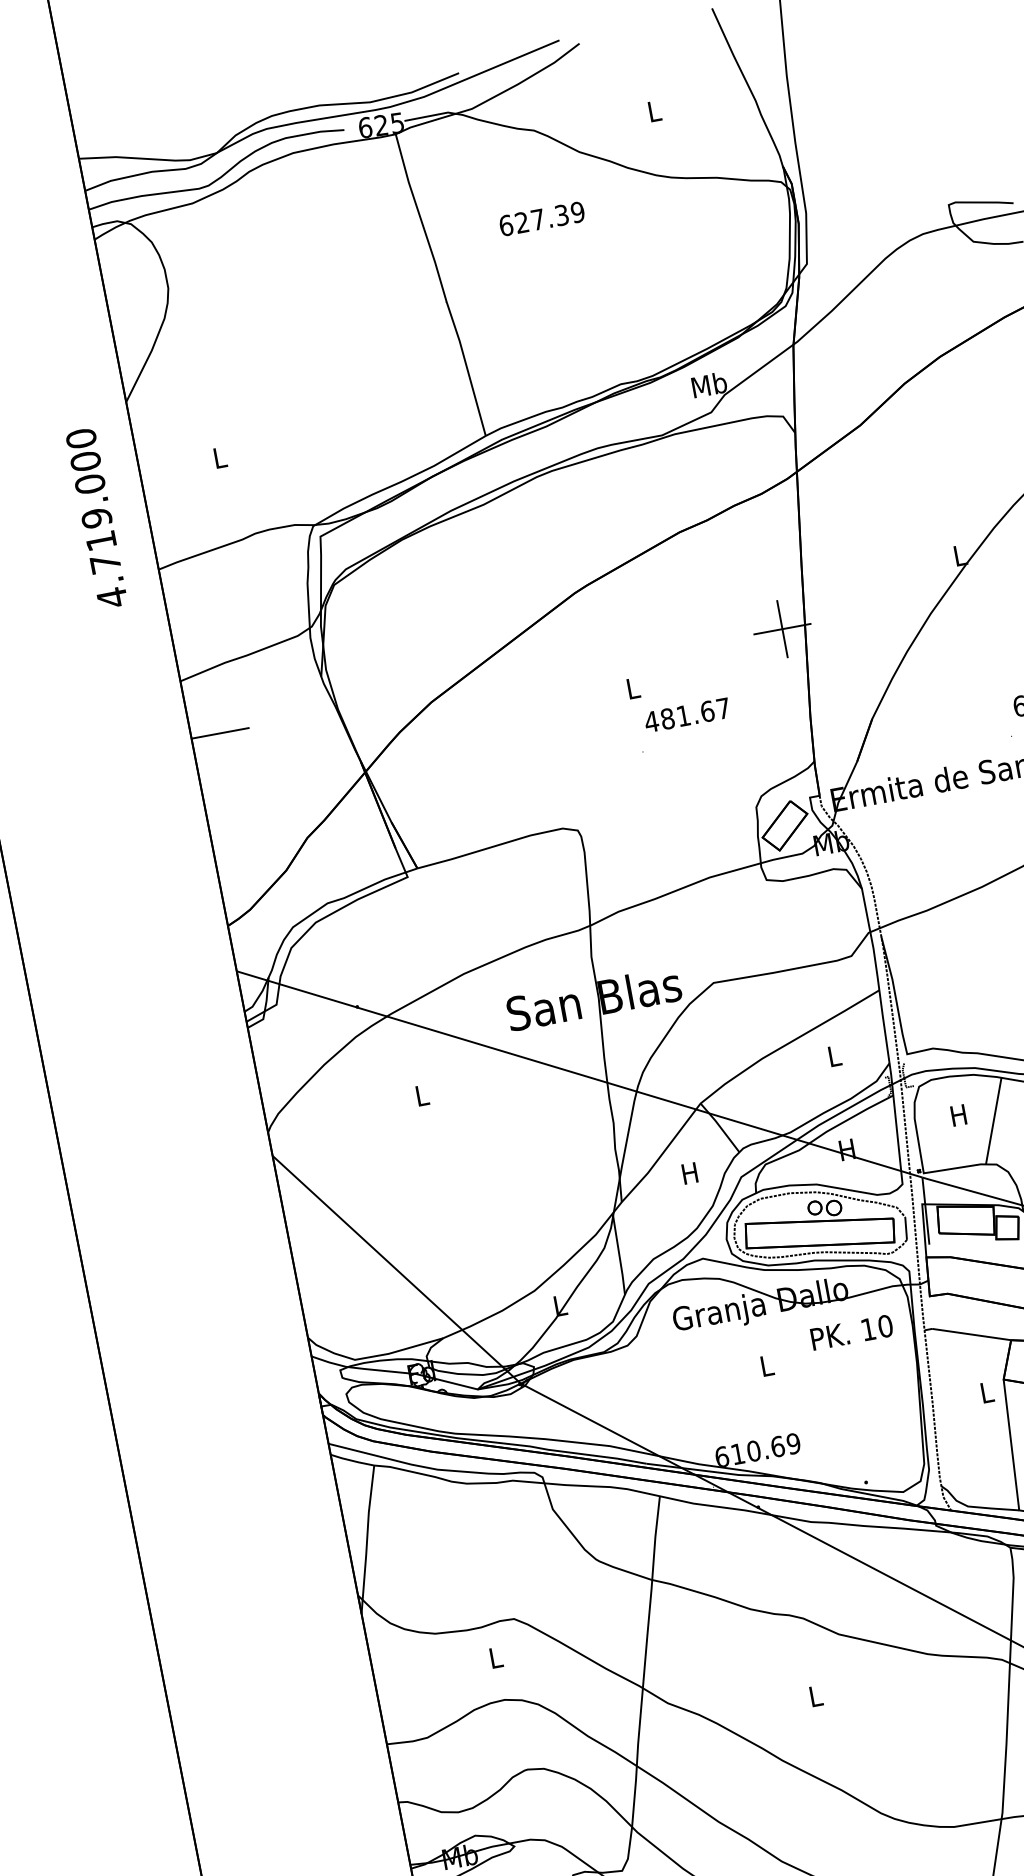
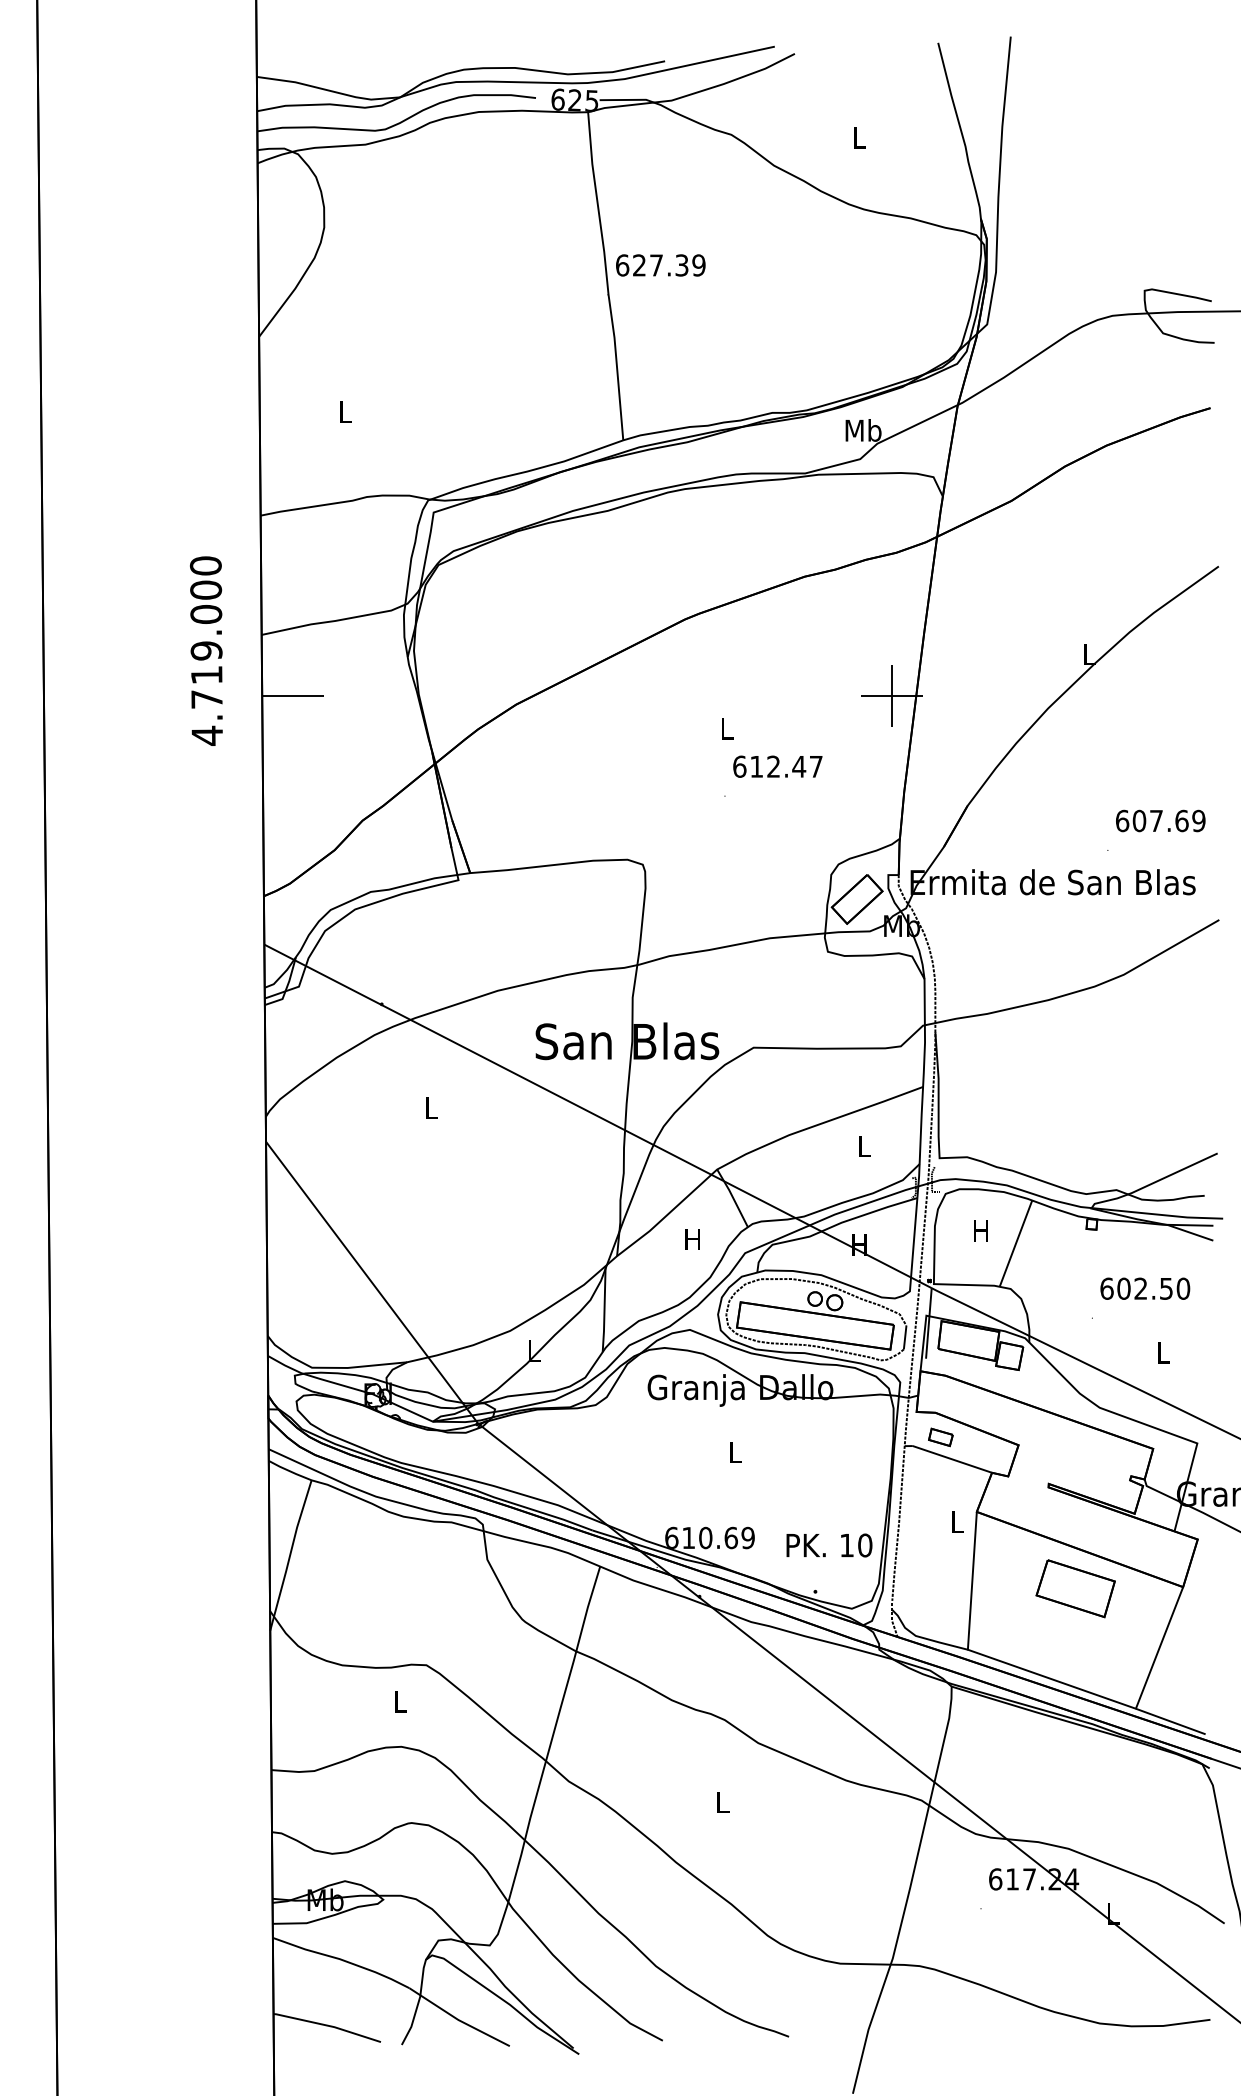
text: (541, 219) -> (660, 265), moved
text: (96, 517) -> (206, 650), moved
text: (679, 716) -> (769, 766), 481.67 -> 612.47
part: (956, 1316) -> (940, 1437), added
text: (852, 1332) -> (829, 1545), moved

